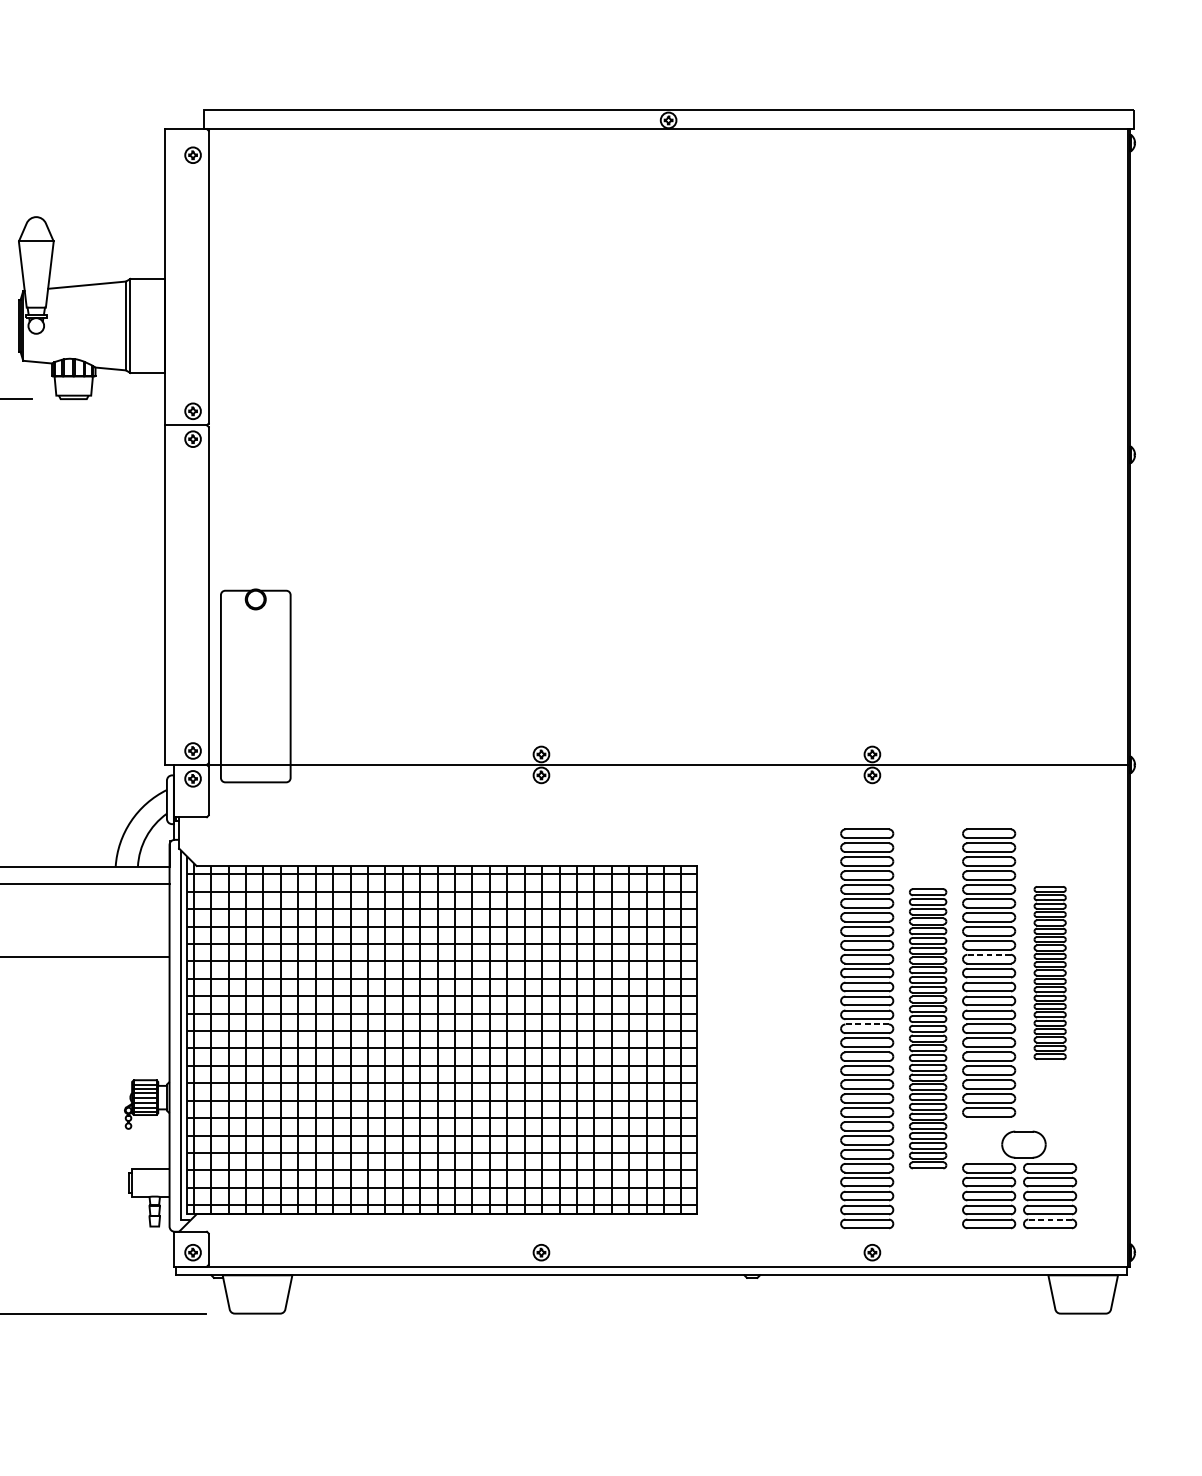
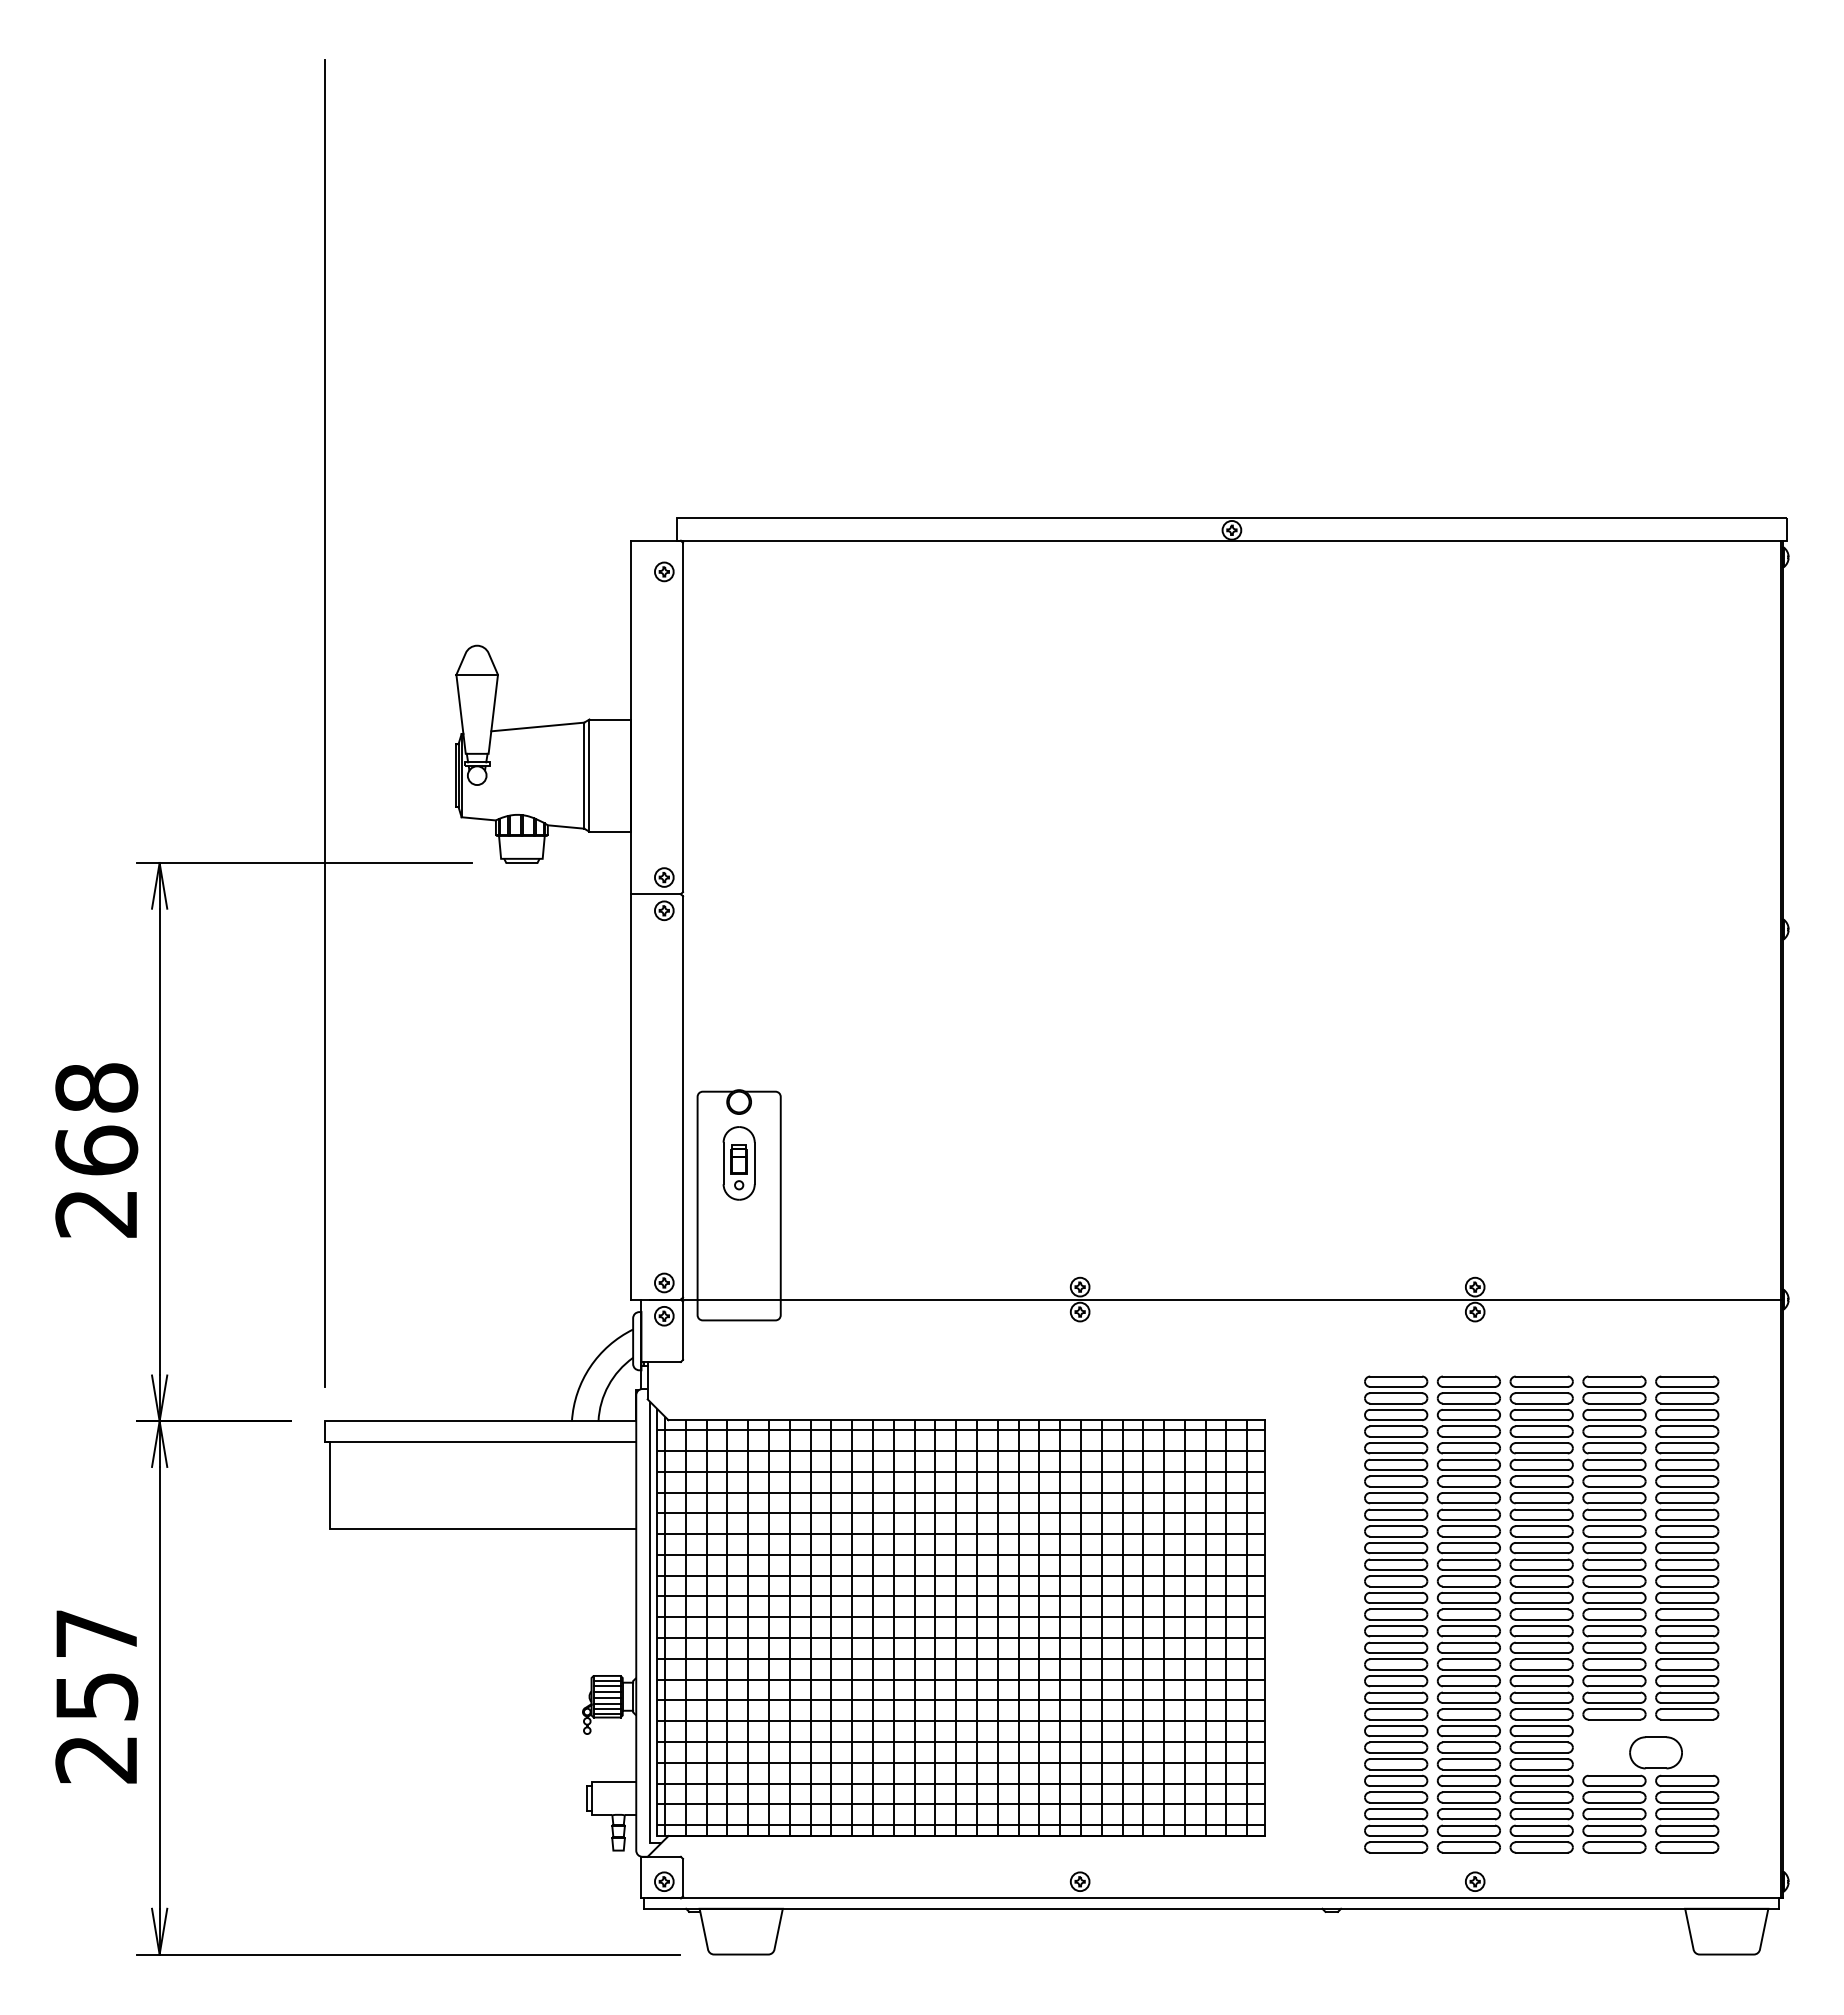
part: (255, 650) -> (738, 1163), added
line: (989, 955) -> (1614, 1526), dashed -> solid
part: (1050, 972) -> (1687, 1547), size x1.67
line: (866, 1024) -> (1468, 1609), dashed -> solid
part: (806, 1028) -> (1396, 1614), added
part: (927, 1028) -> (1541, 1614), size x1.43
line: (1050, 1219) -> (1687, 1842), dashed -> solid

